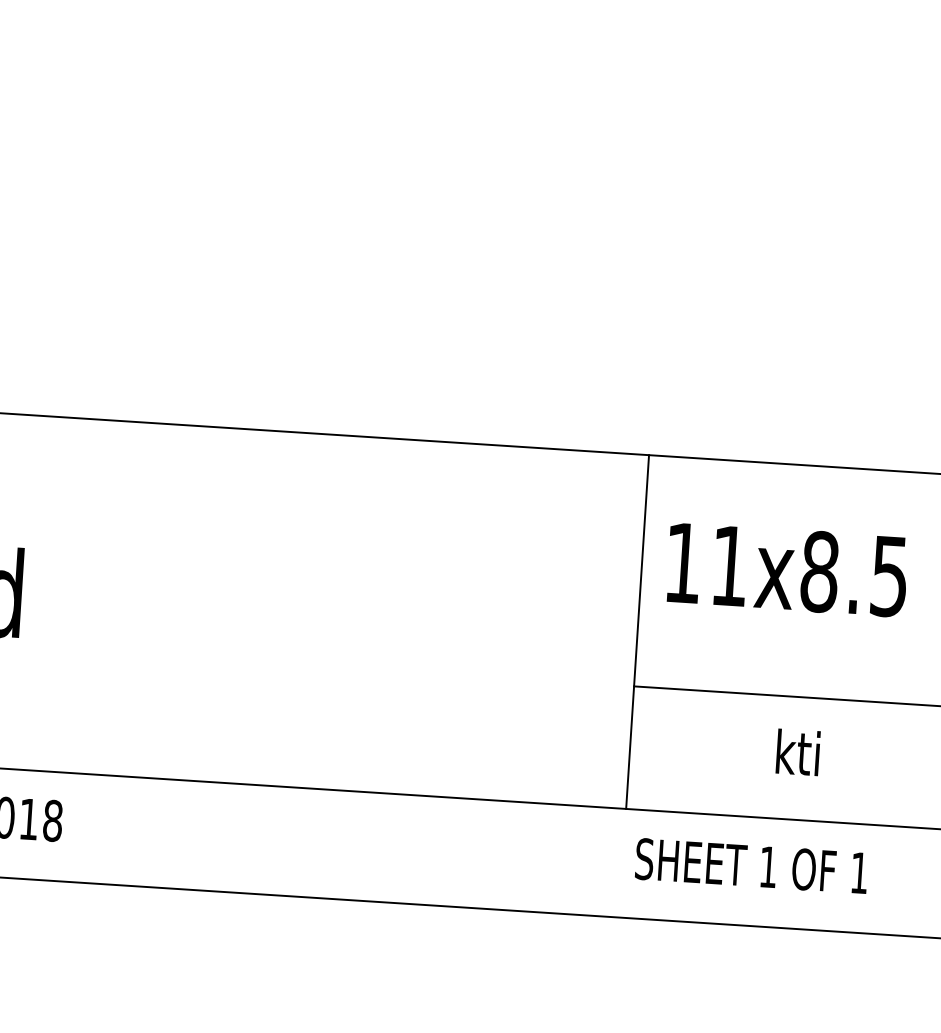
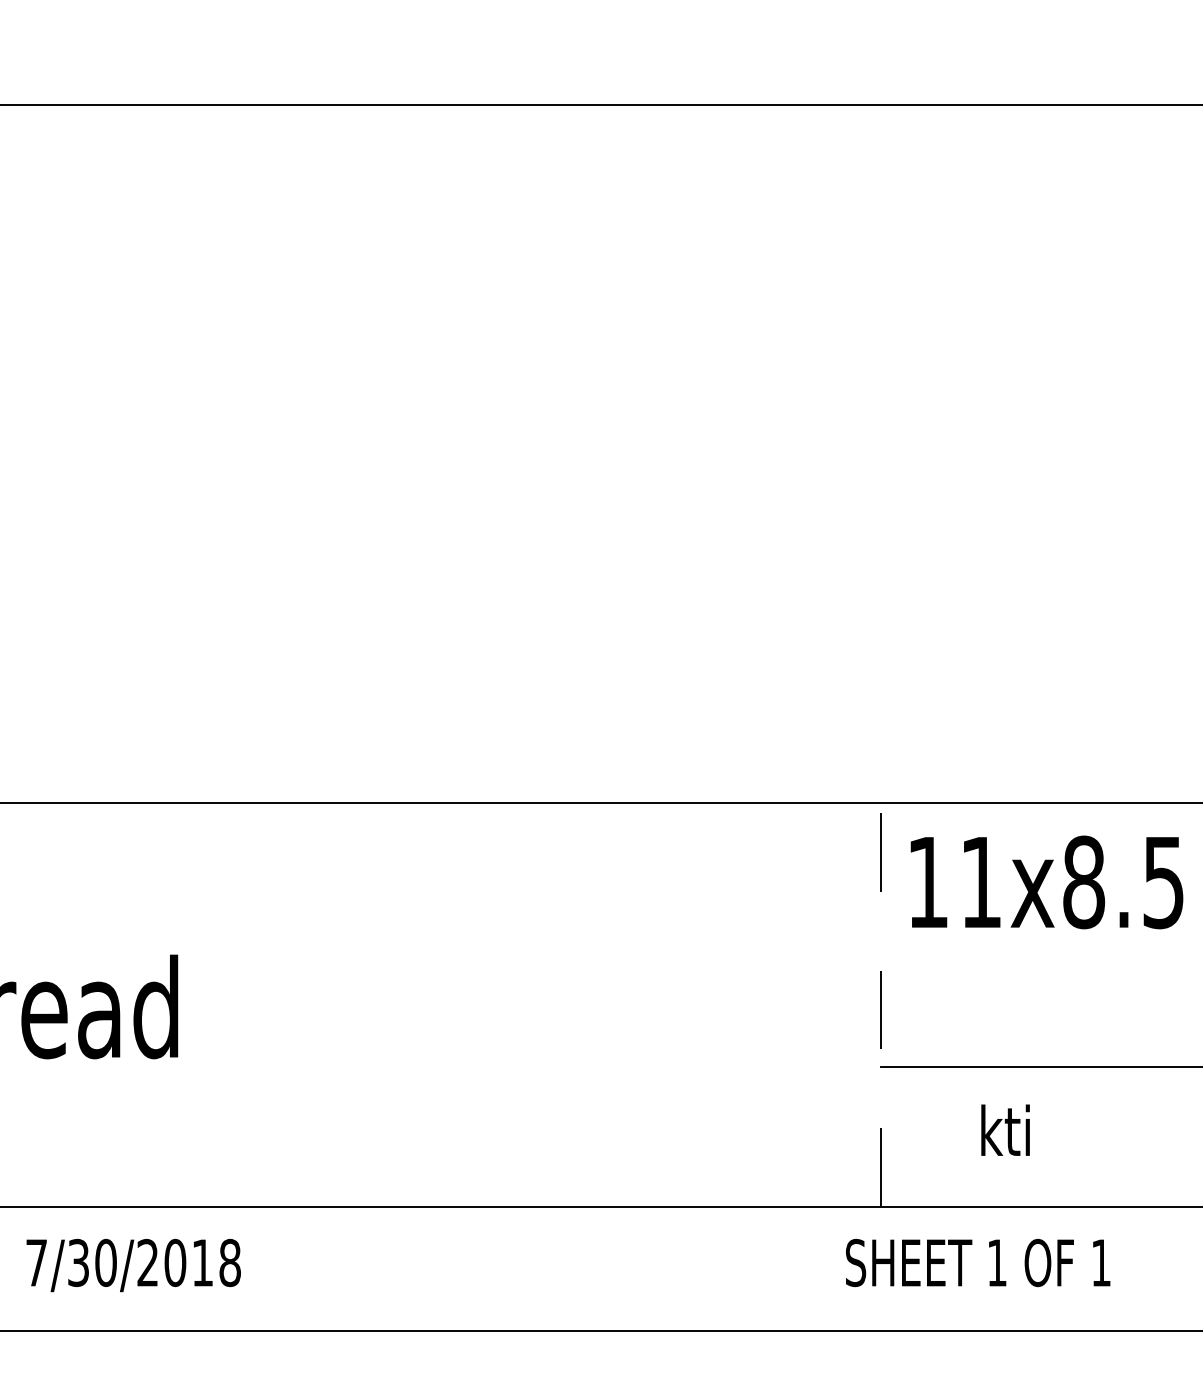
text: (787, 569) -> (1046, 882), moved
line: (637, 631) -> (881, 1004), solid -> dashed
text: (798, 751) -> (1005, 1129), moved
text: (752, 865) -> (978, 1262), moved

